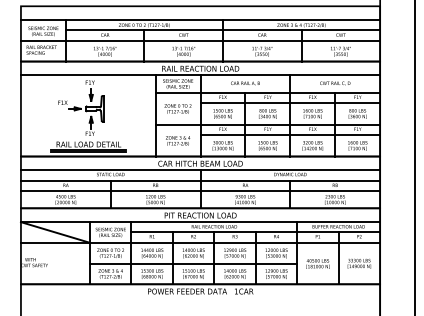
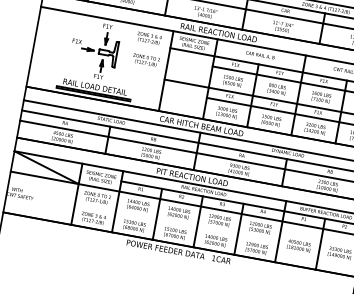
text: (177, 108) -> (145, 59), moved
text: (178, 140) -> (149, 38), moved
line: (193, 263) -> (176, 223), removed

